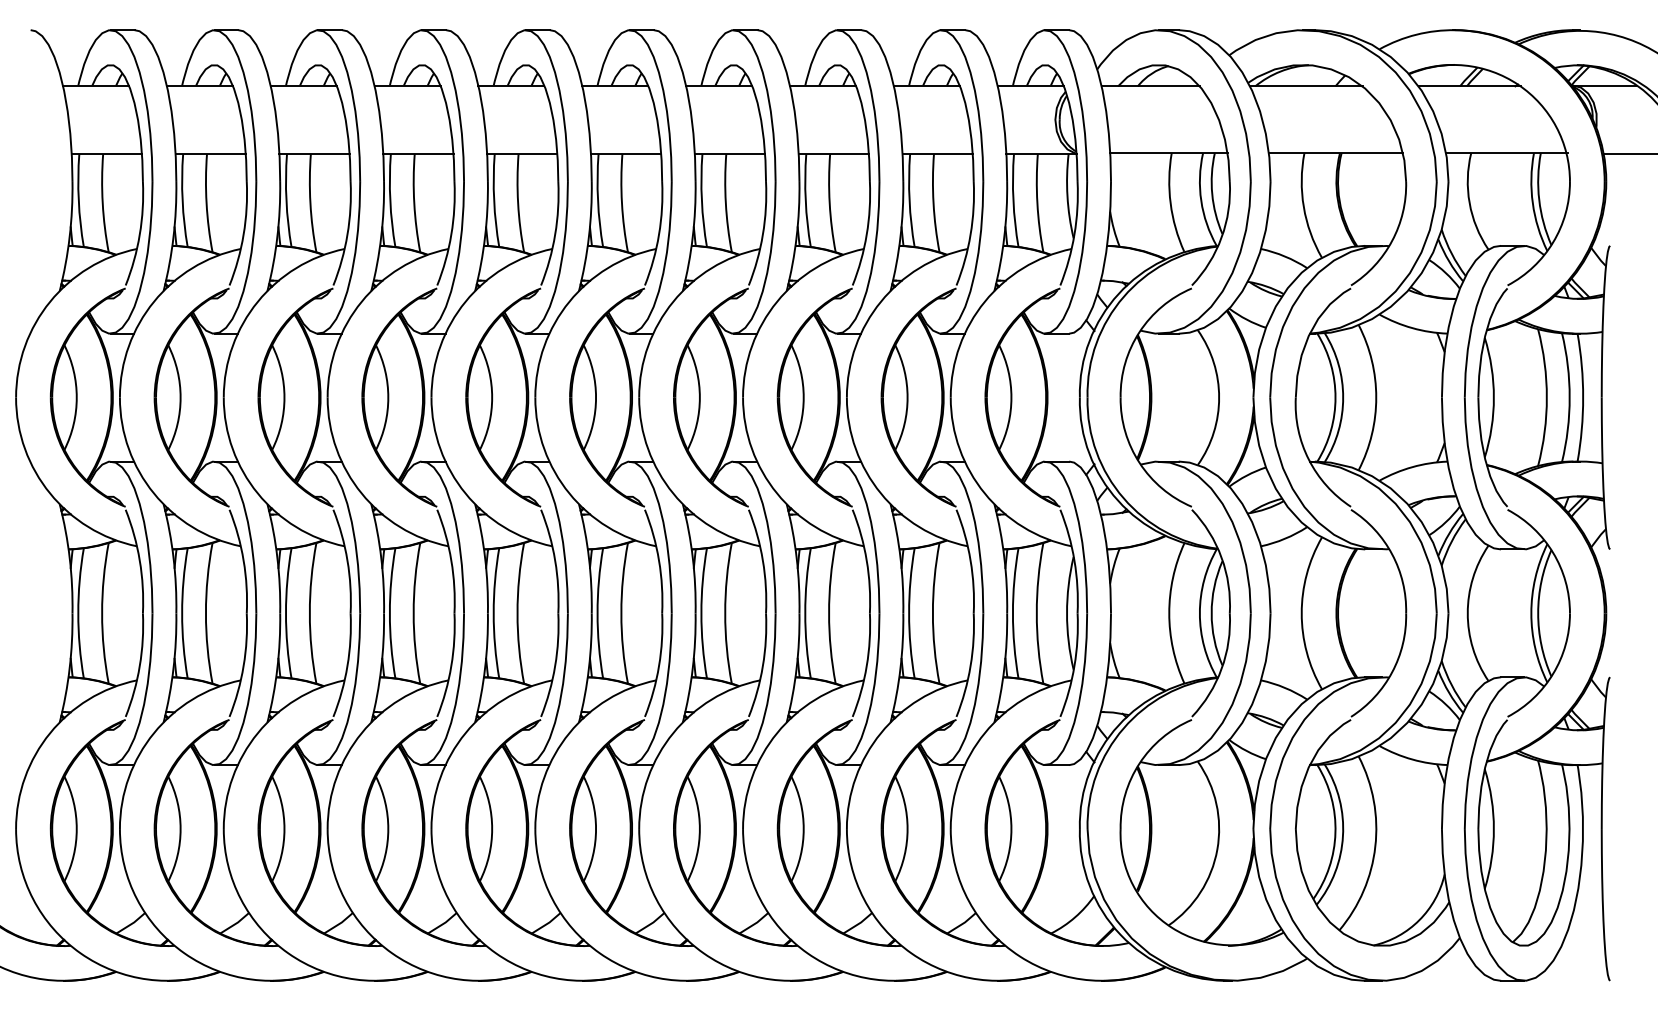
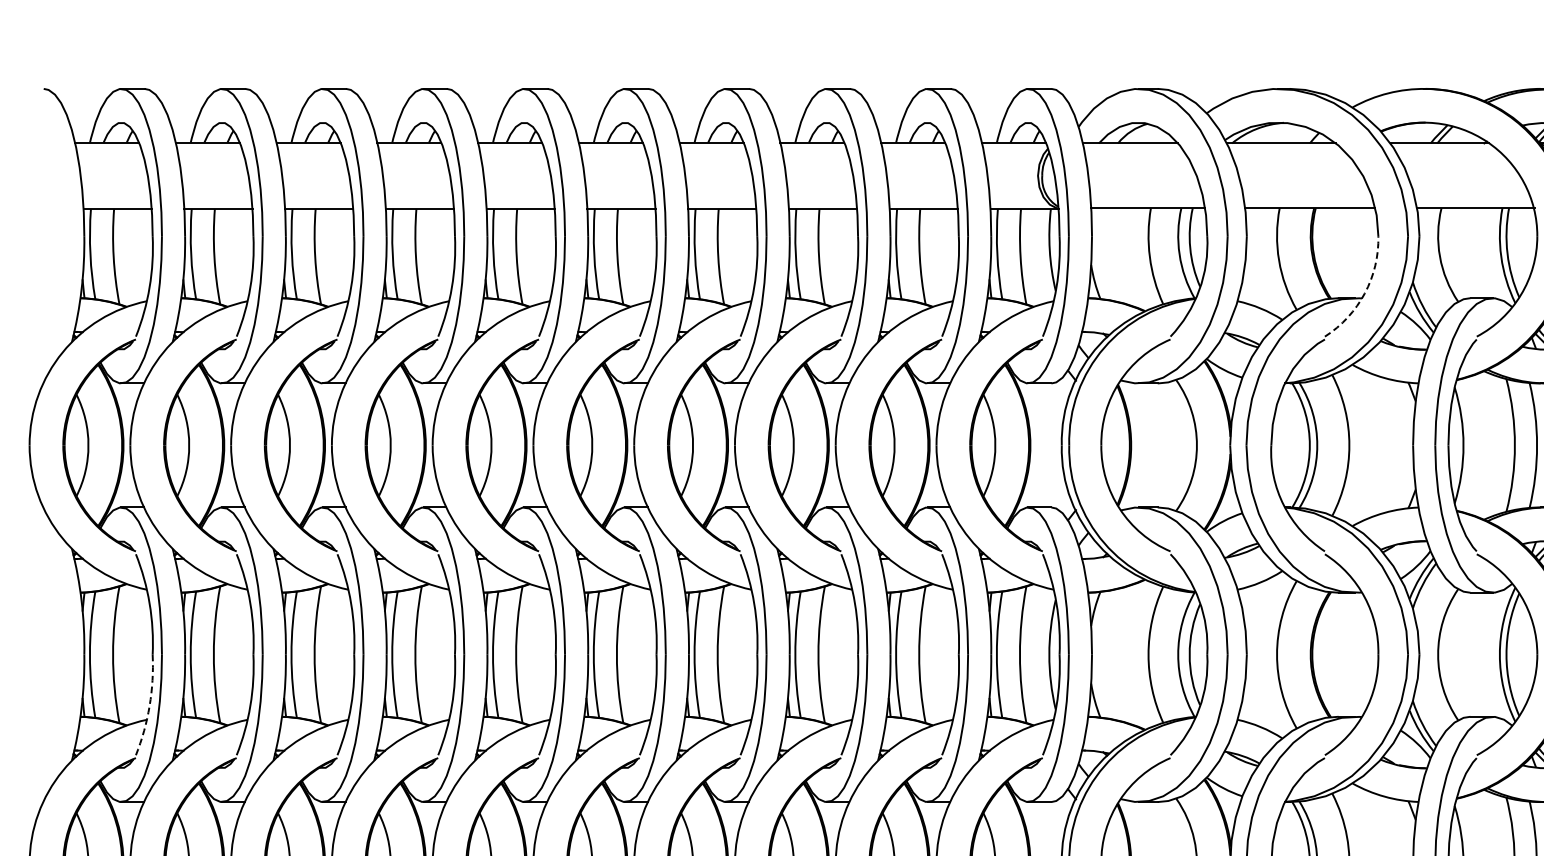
arc: (1392, 240) -> (1365, 292), solid -> dashed
arc: (139, 666) -> (149, 706), solid -> dashed

